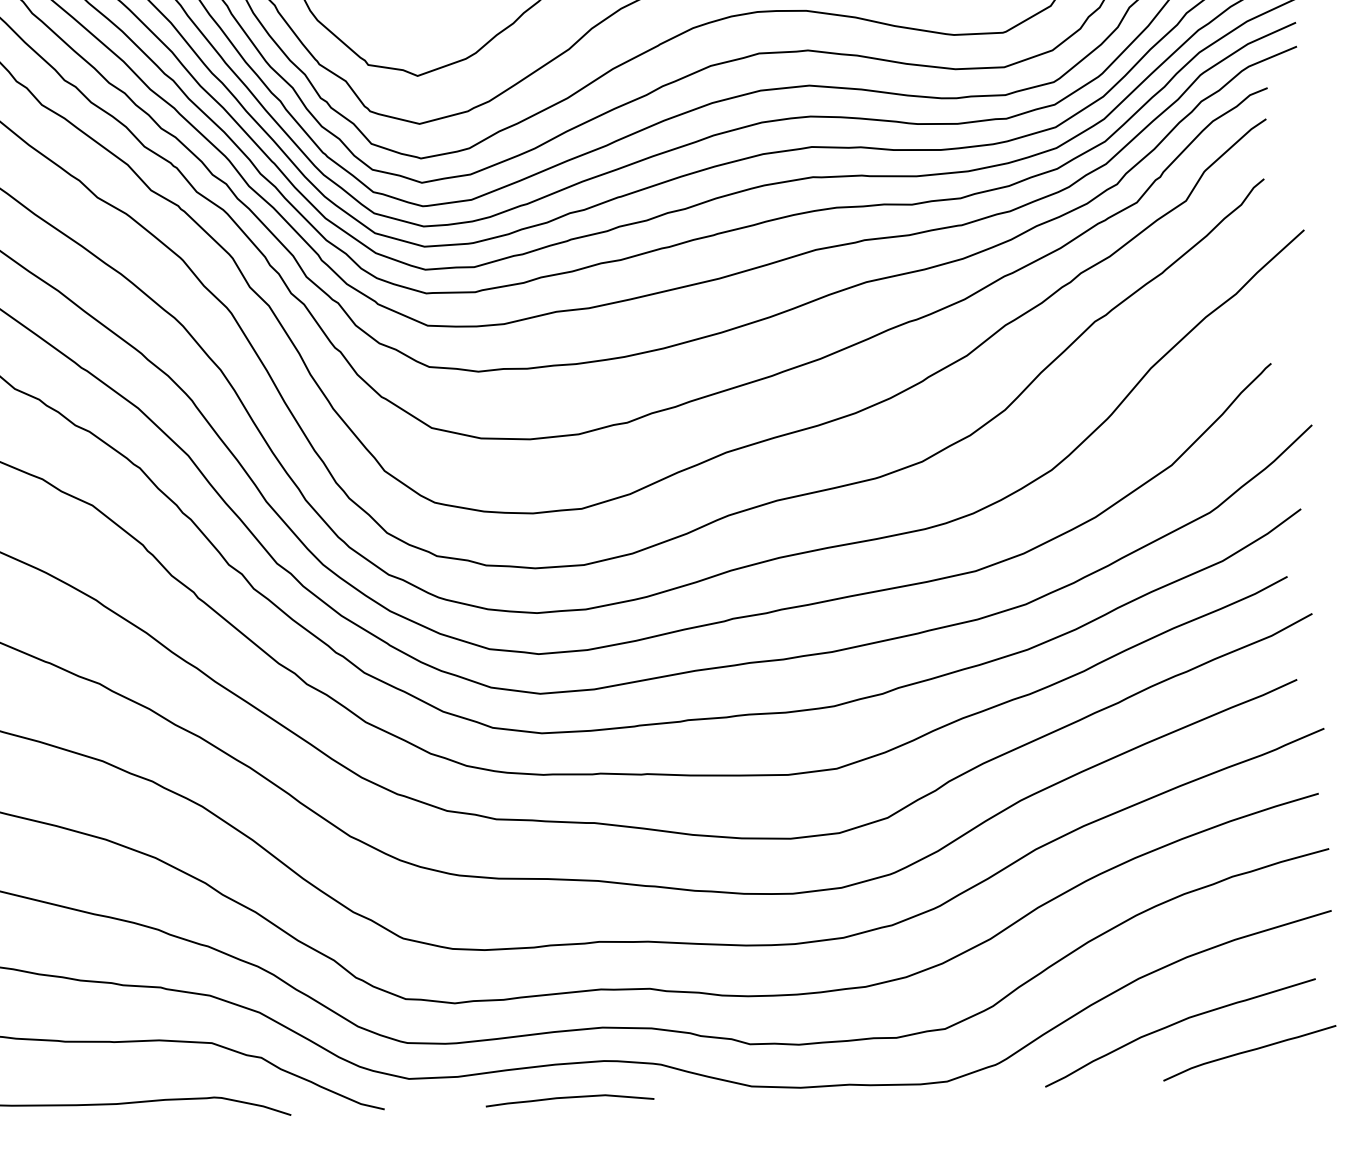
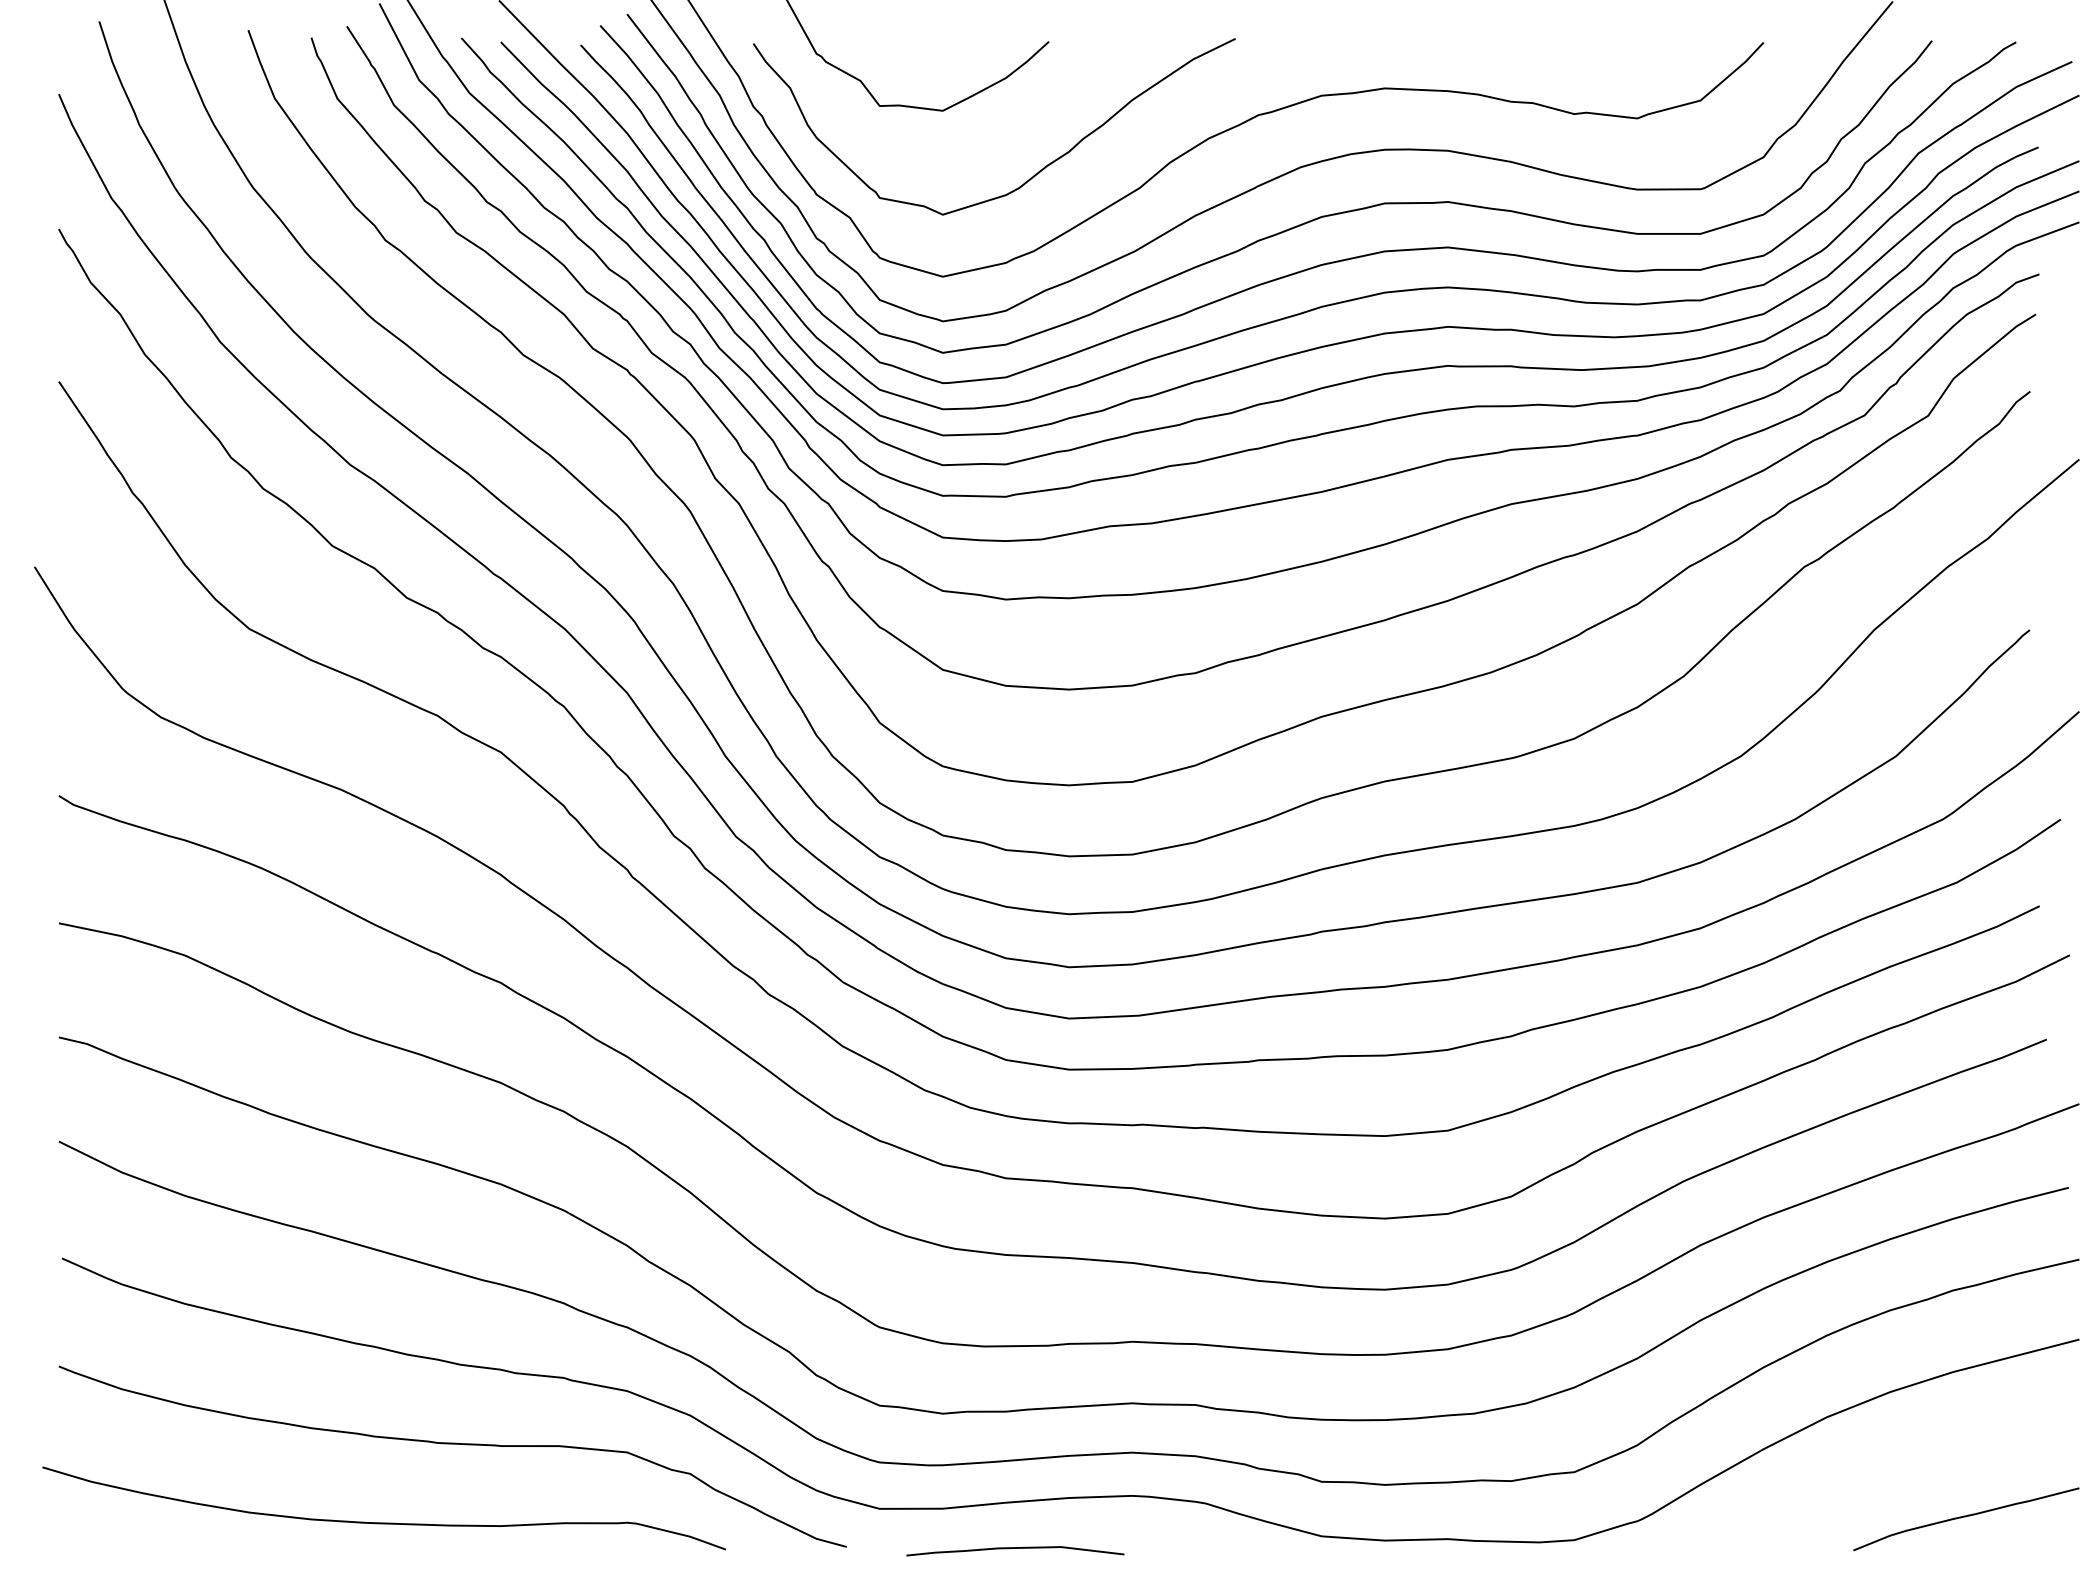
curve: (1175, 1024) -> (1871, 1478), removed
curve: (569, 1097) -> (1015, 1548), moved

